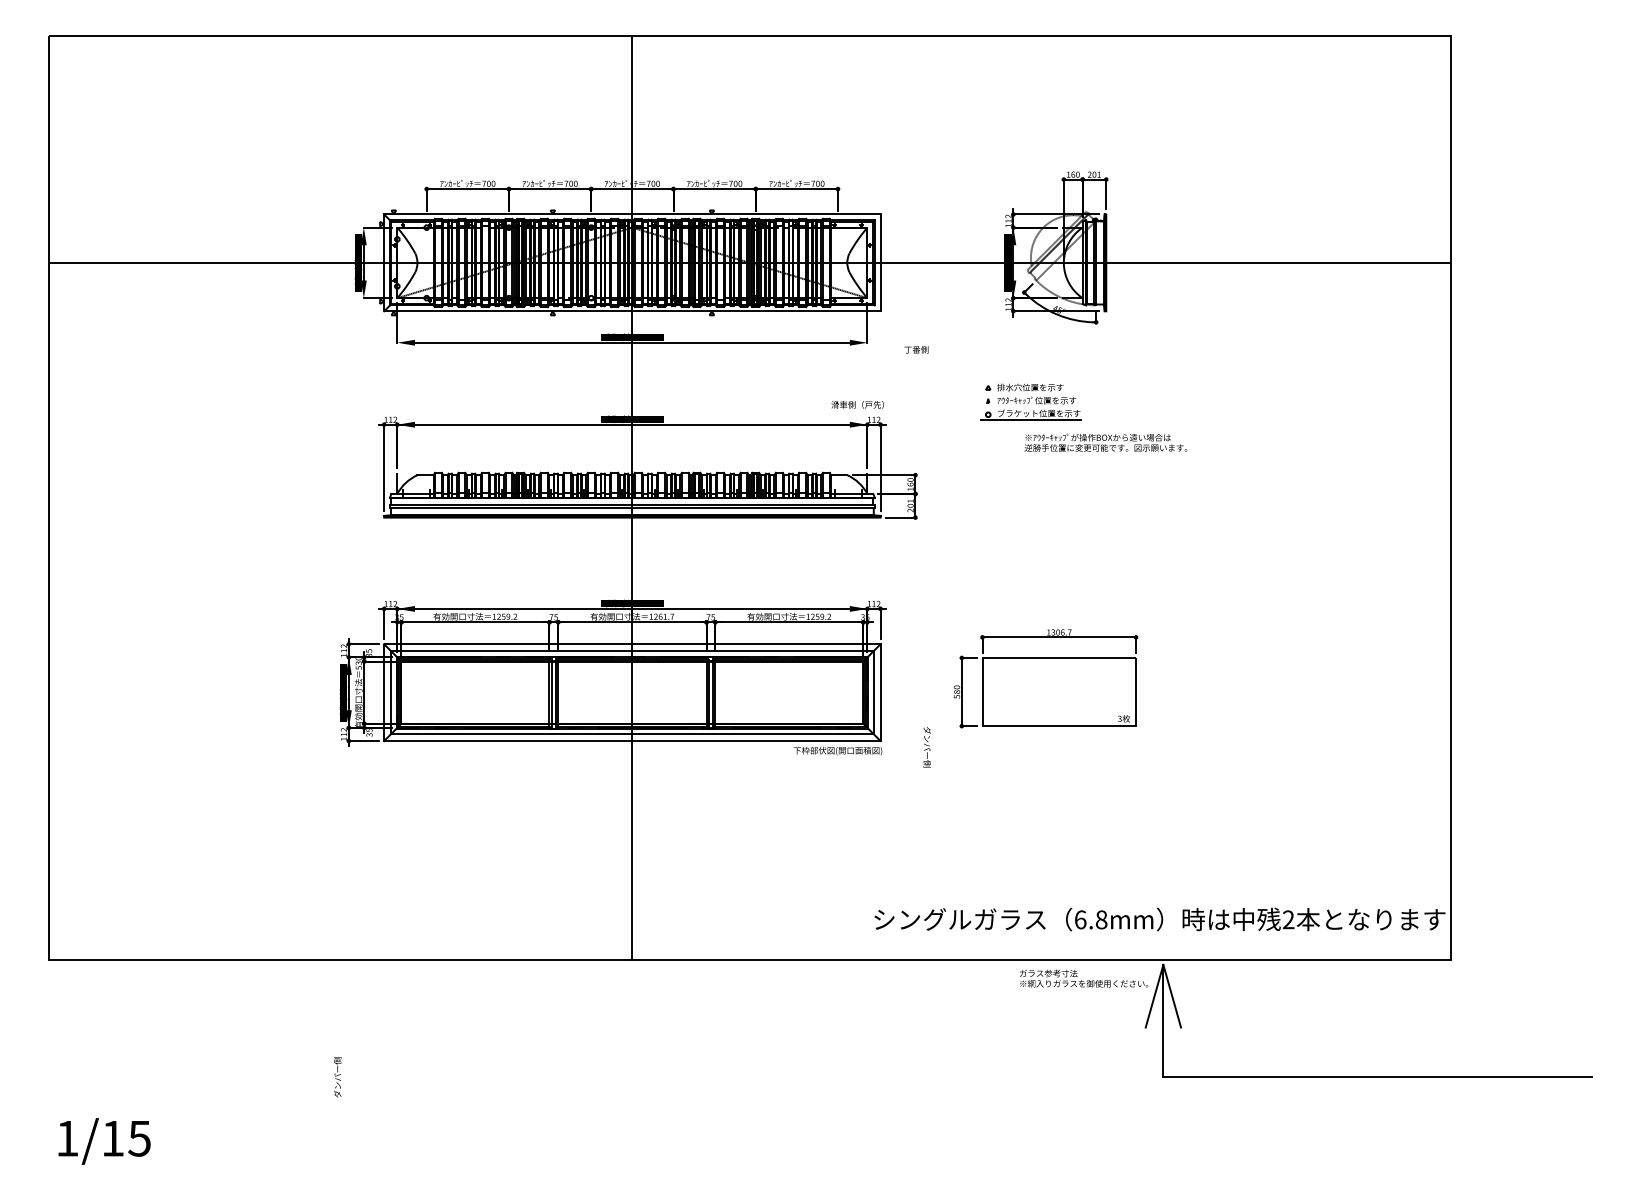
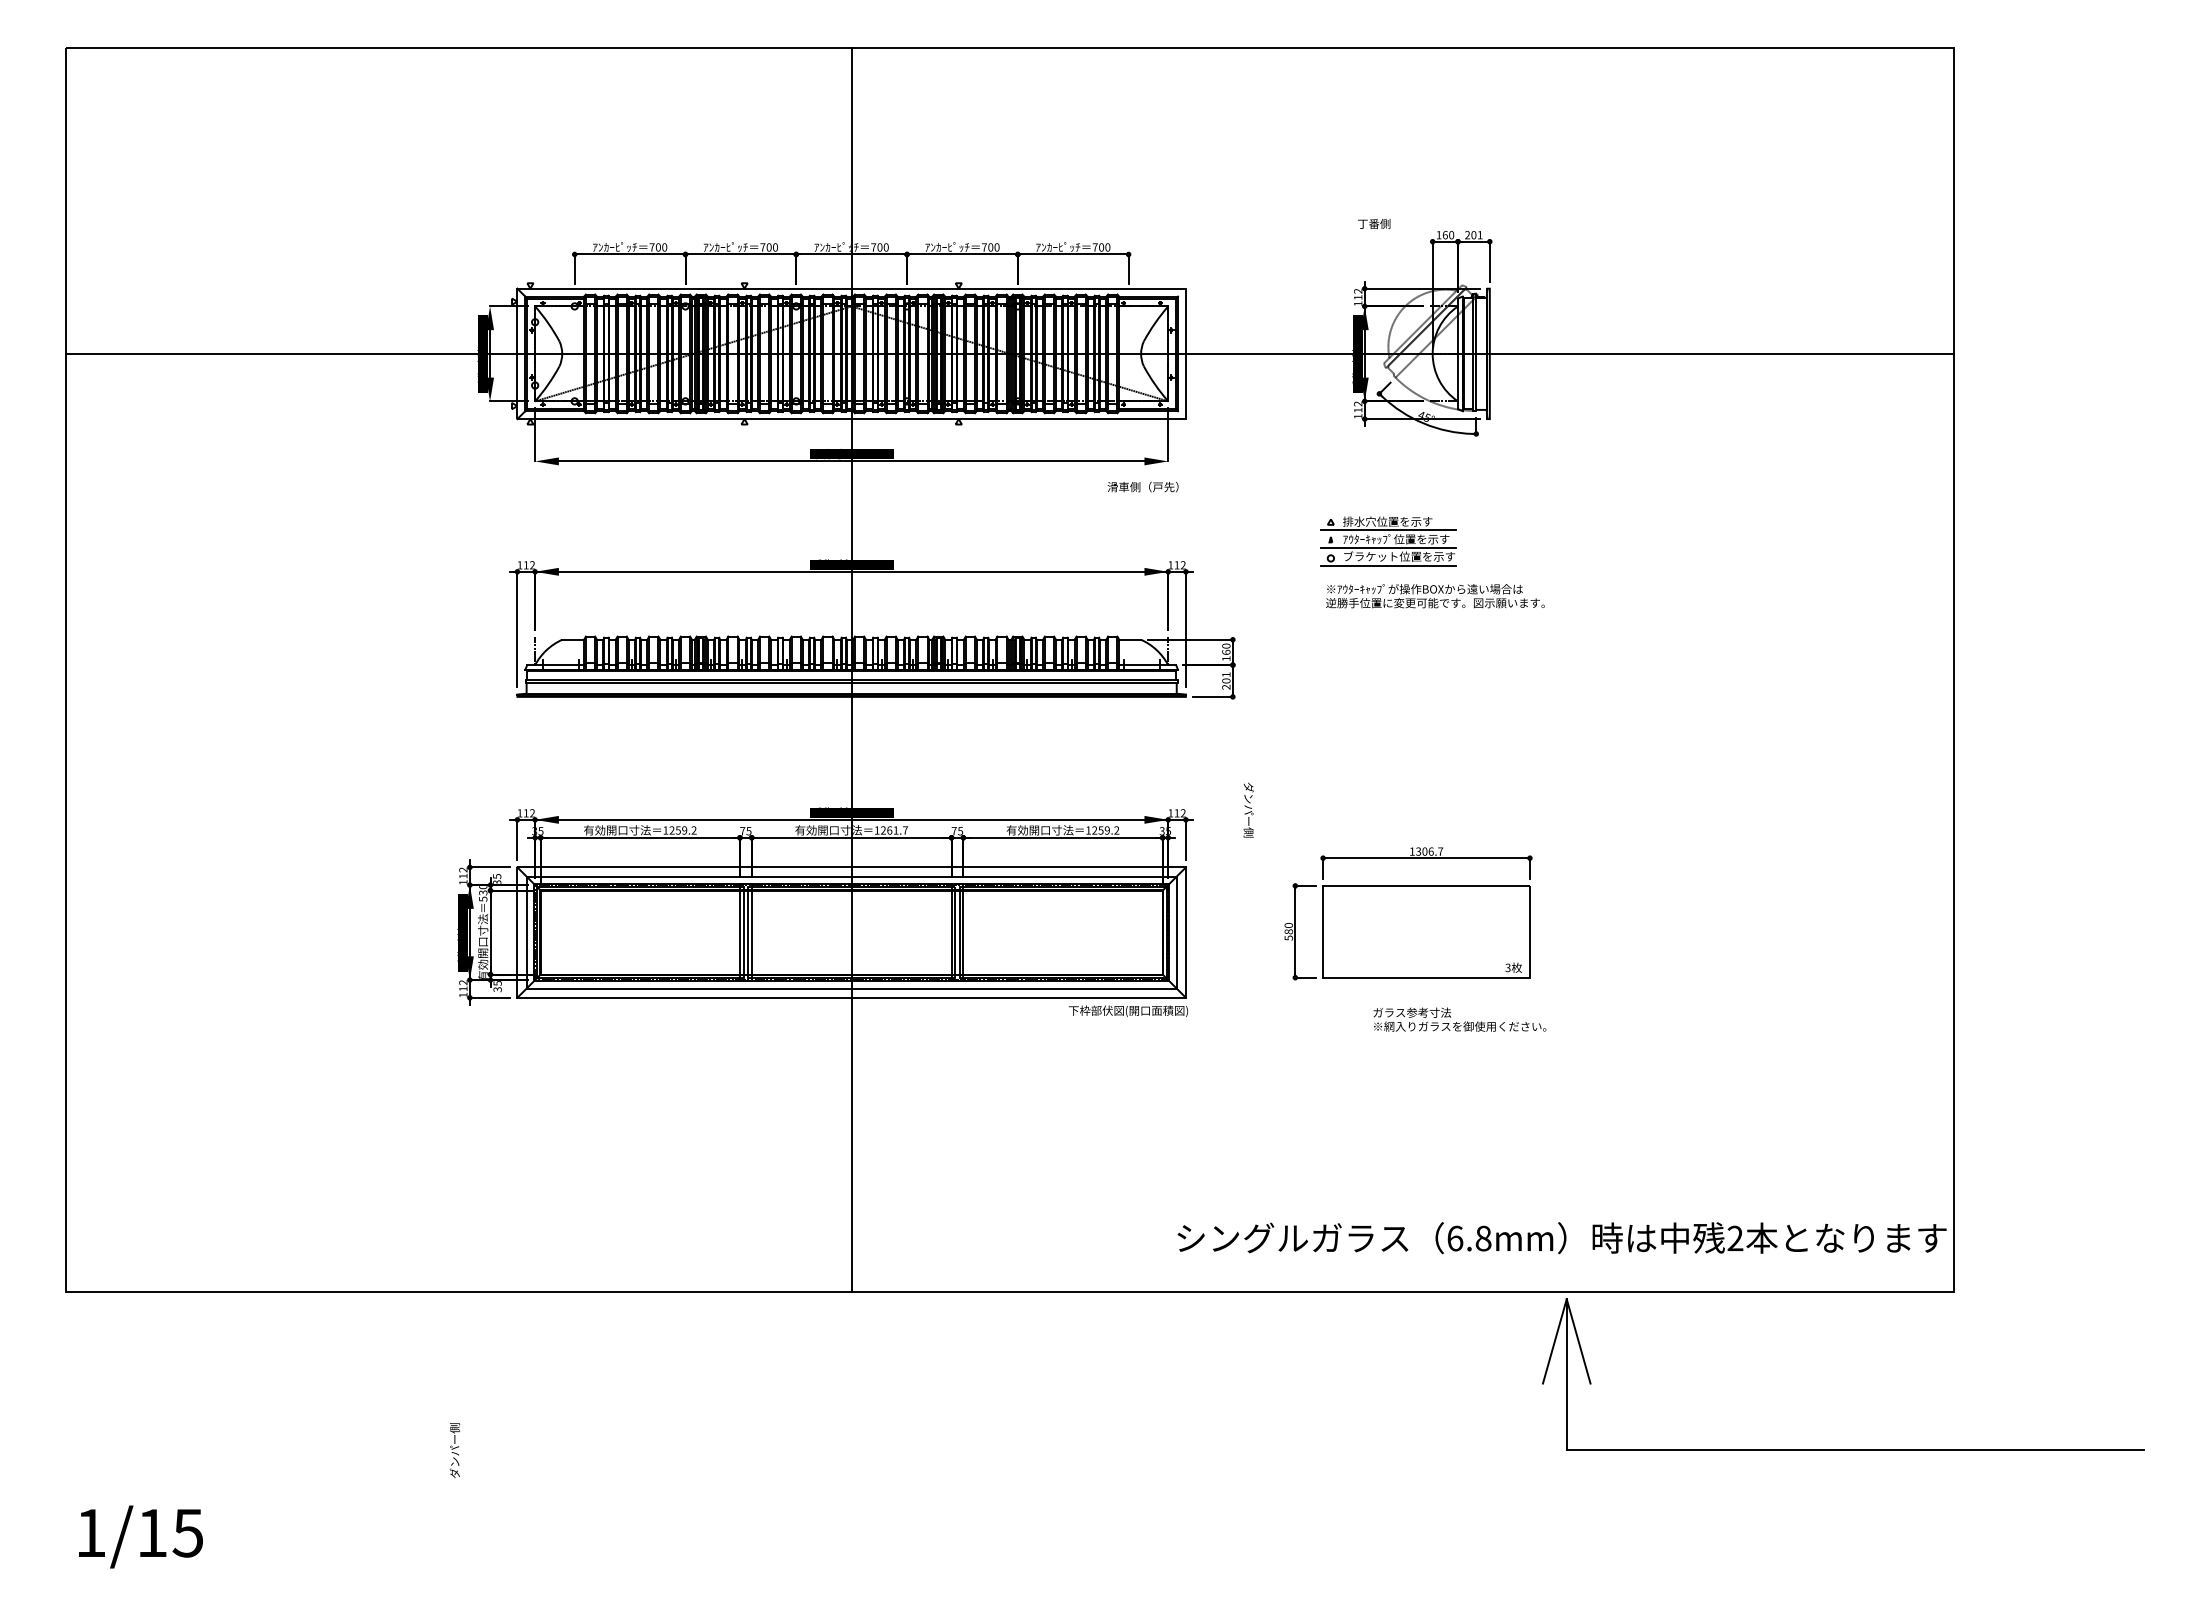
text: (916, 349) -> (1374, 223), moved
line: (1031, 393) -> (1388, 529), added
text: (857, 404) -> (1142, 486), moved
line: (1031, 406) -> (1388, 547), added
text: (1106, 443) -> (1435, 596), moved
text: (927, 746) -> (1248, 809), moved
text: (1083, 978) -> (1459, 1019), moved

